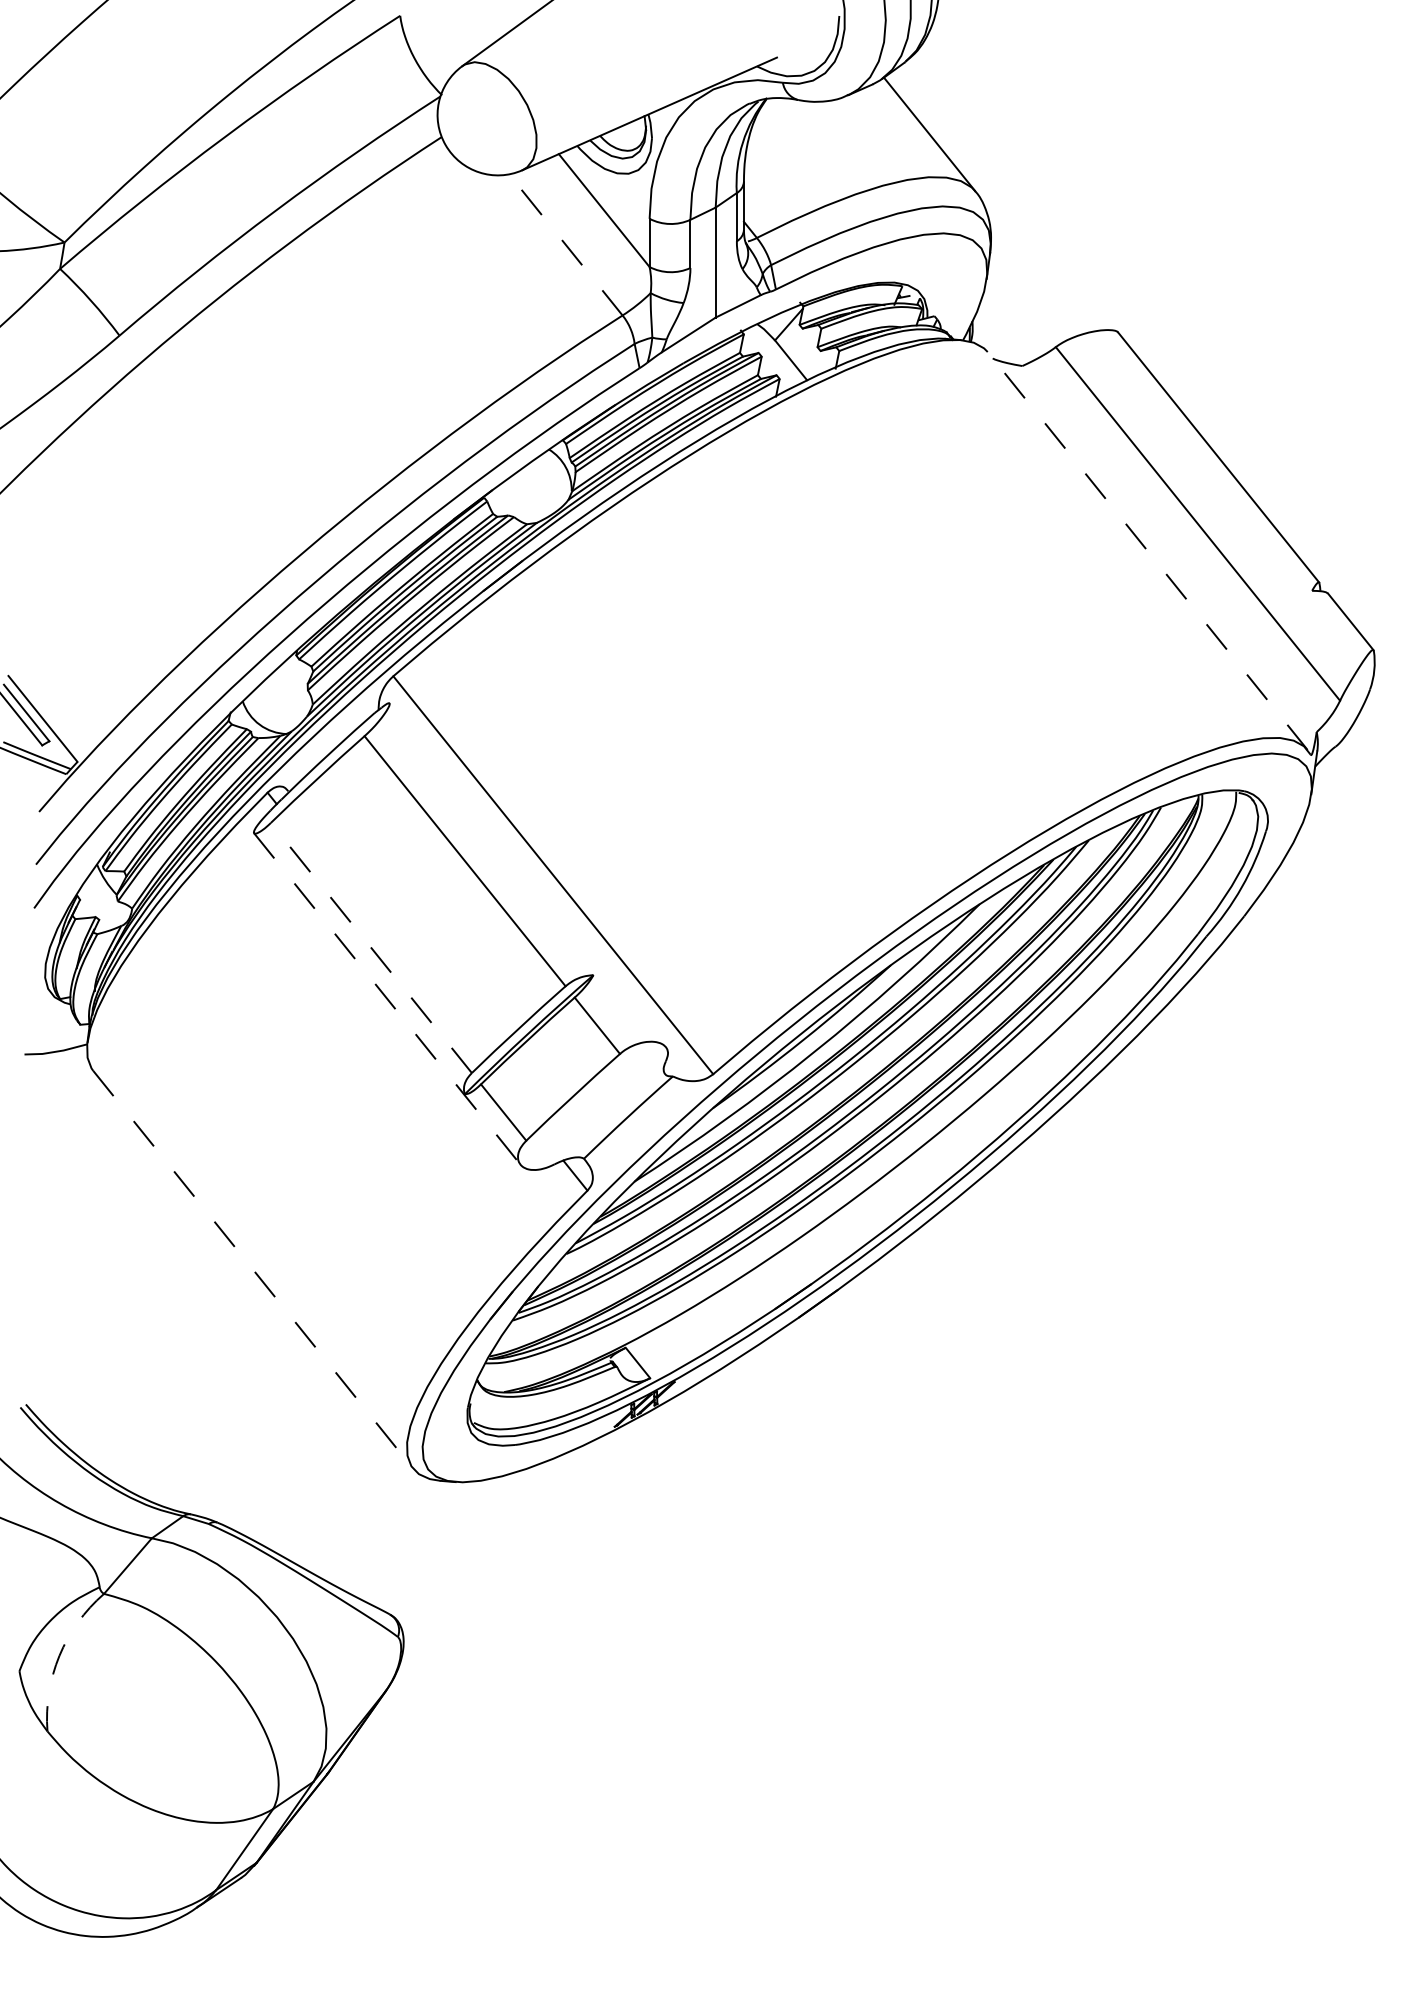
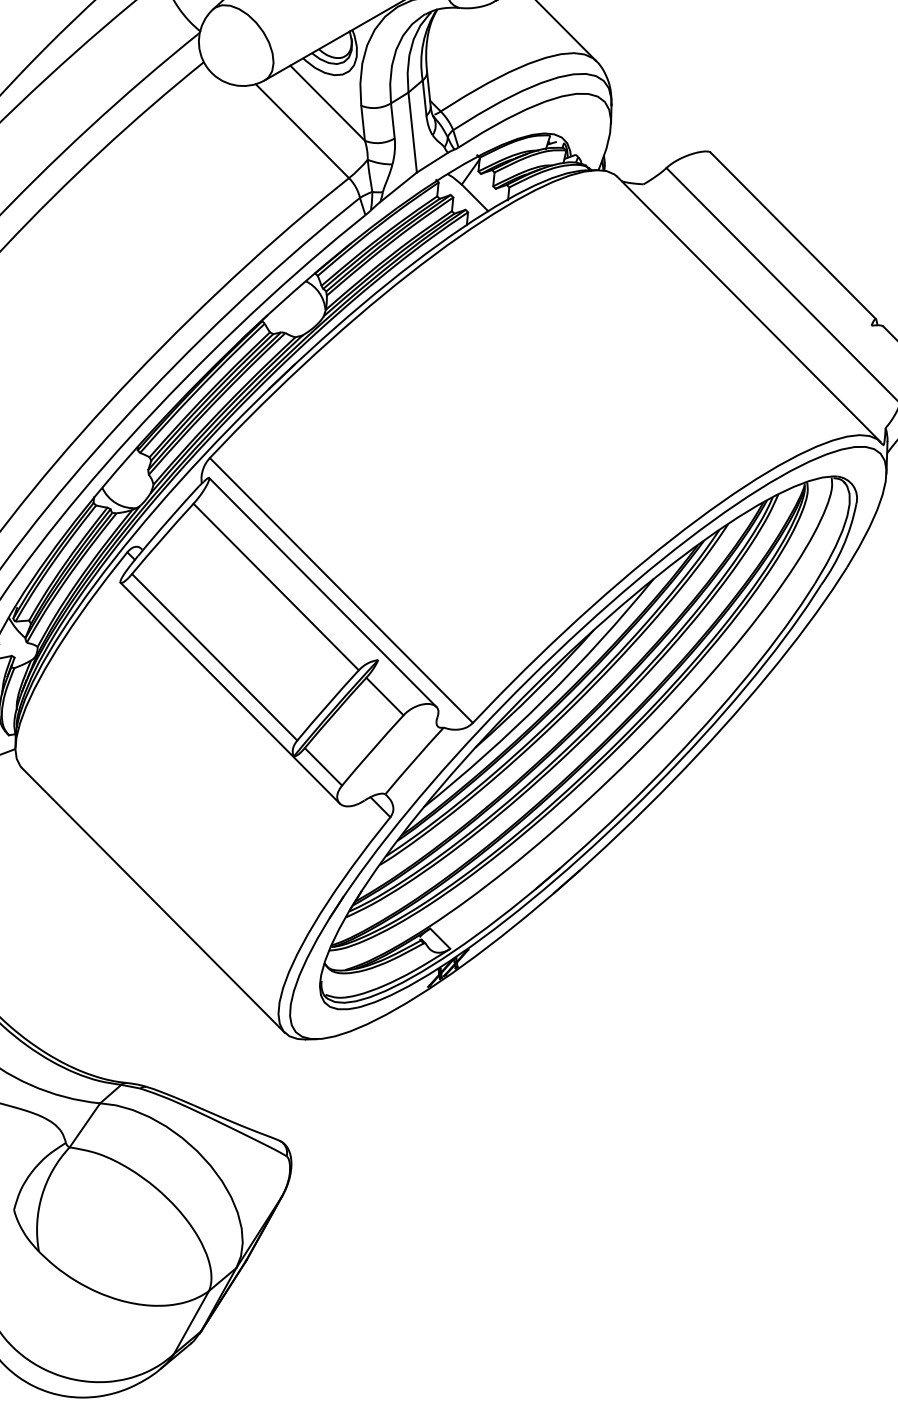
line: (565, 244) -> (302, 130), dashed -> solid
line: (1147, 550) -> (748, 308), dashed -> solid
line: (527, 875) -> (322, 592), added
line: (371, 947) -> (214, 656), dashed -> solid
line: (387, 999) -> (230, 693), dashed -> solid
line: (253, 1270) -> (153, 900), dashed -> solid
arc: (59, 1655) -> (41, 1195), dashed -> solid

